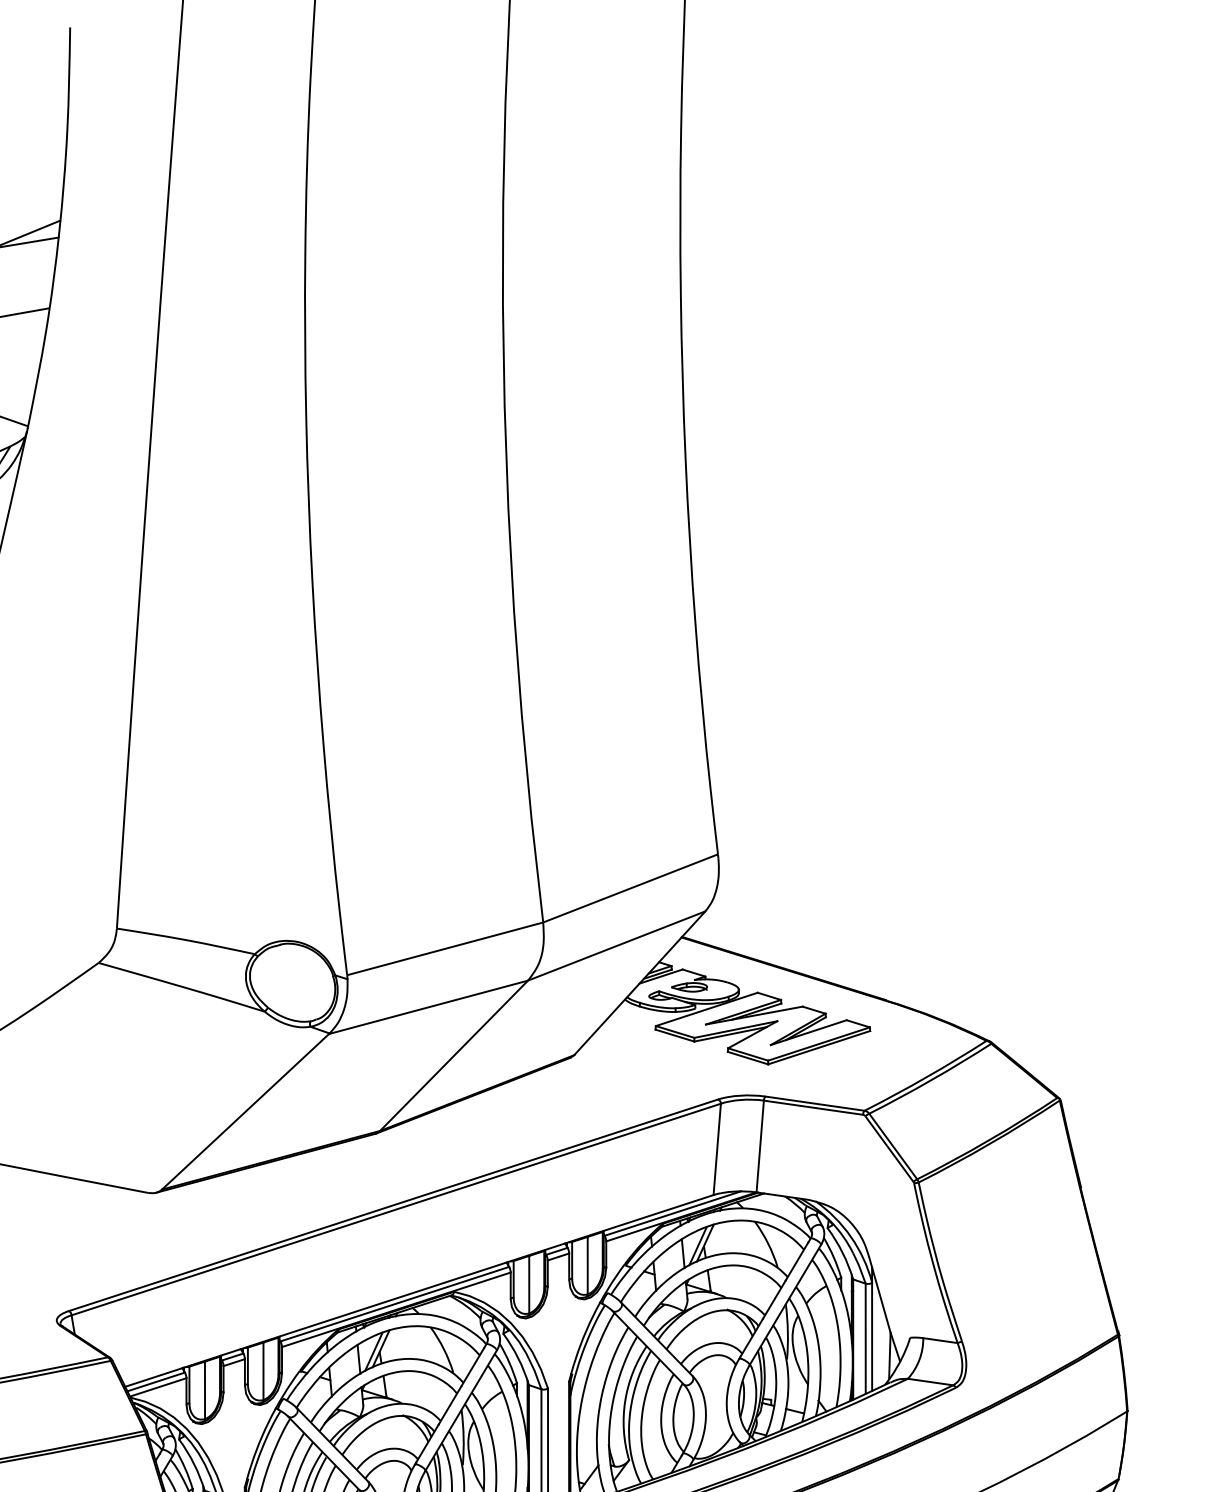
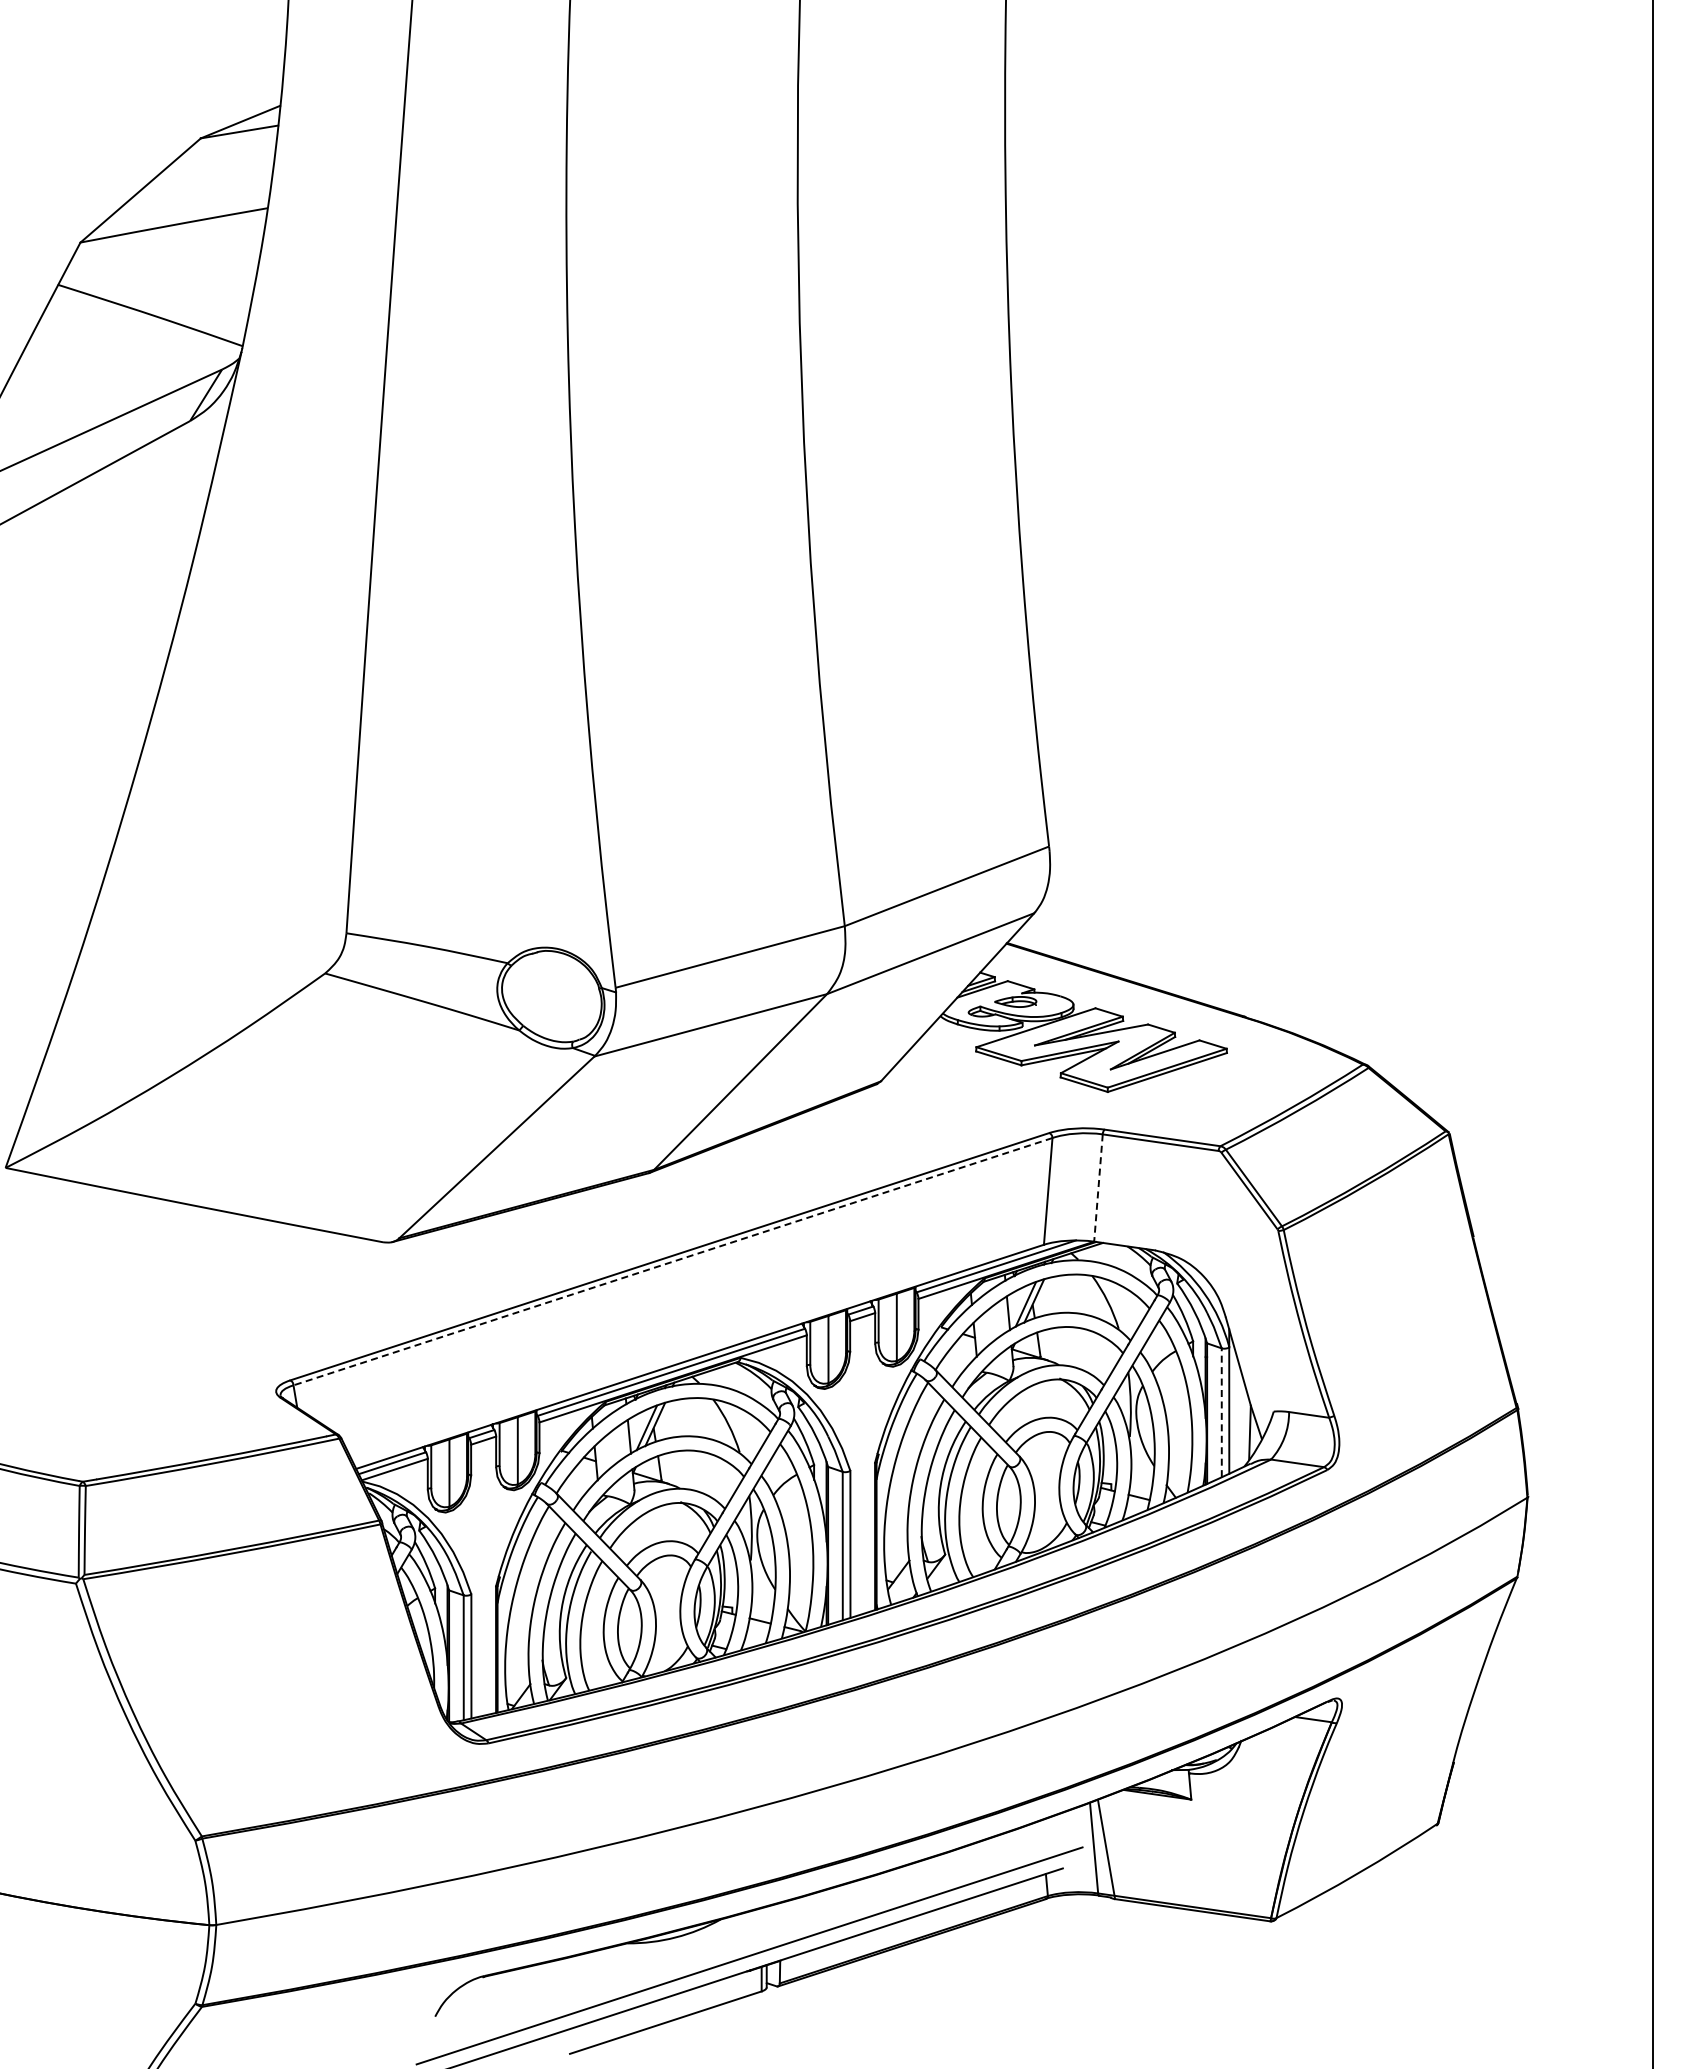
line: (760, 1146) -> (1098, 1188), solid -> dashed
line: (395, 1209) -> (672, 1261), solid -> dashed
line: (865, 1338) -> (1221, 1412), solid -> dashed

